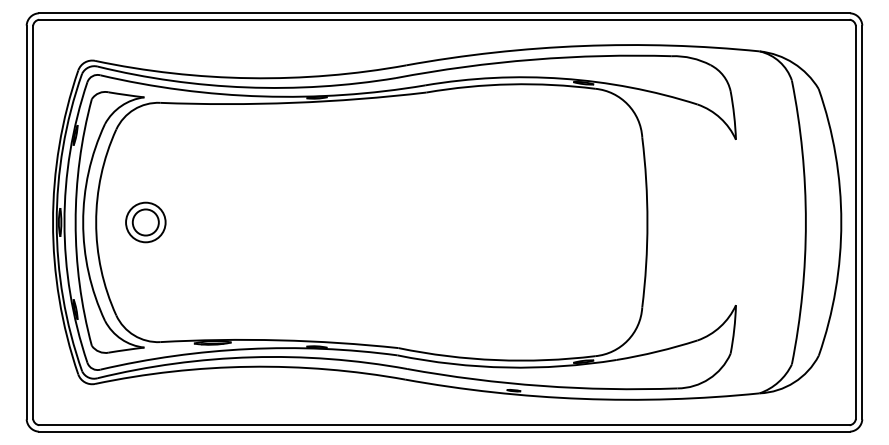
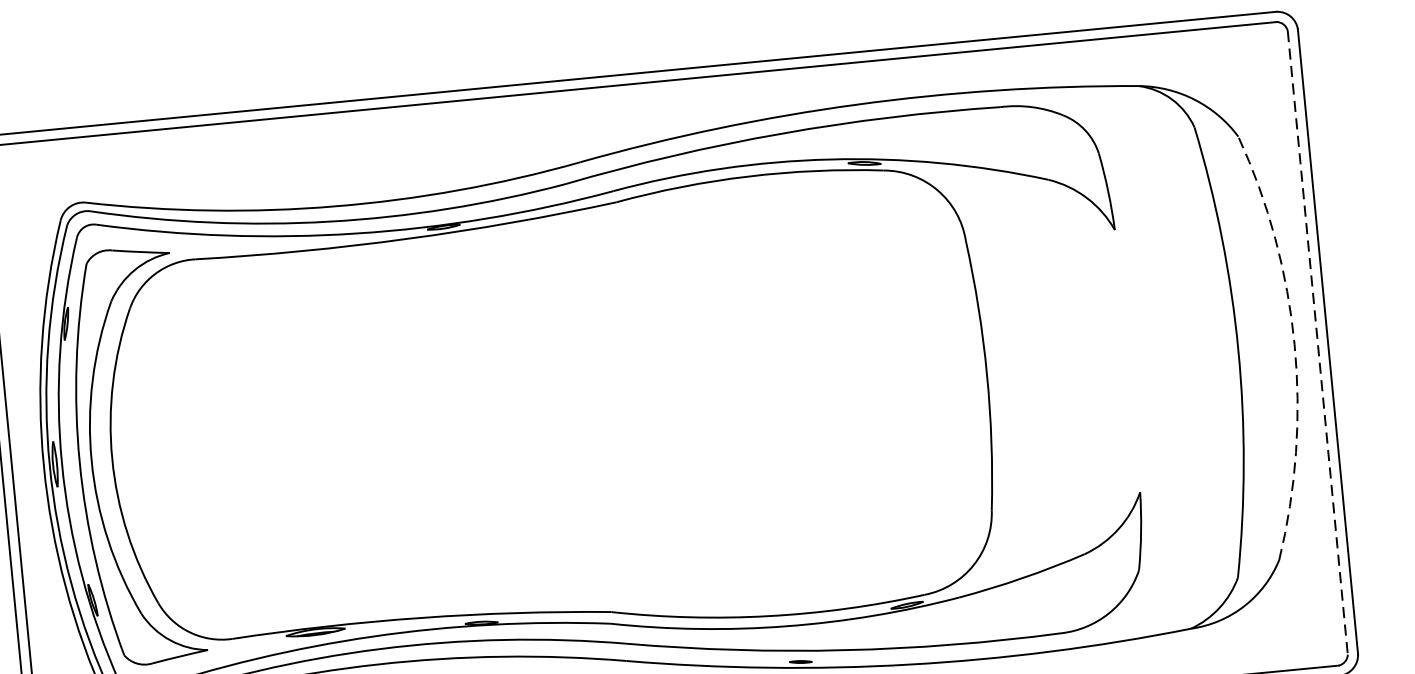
part: (145, 222) -> (190, 451), removed
arc: (841, 222) -> (1294, 345), solid -> dashed
line: (855, 222) -> (1317, 342), solid -> dashed

